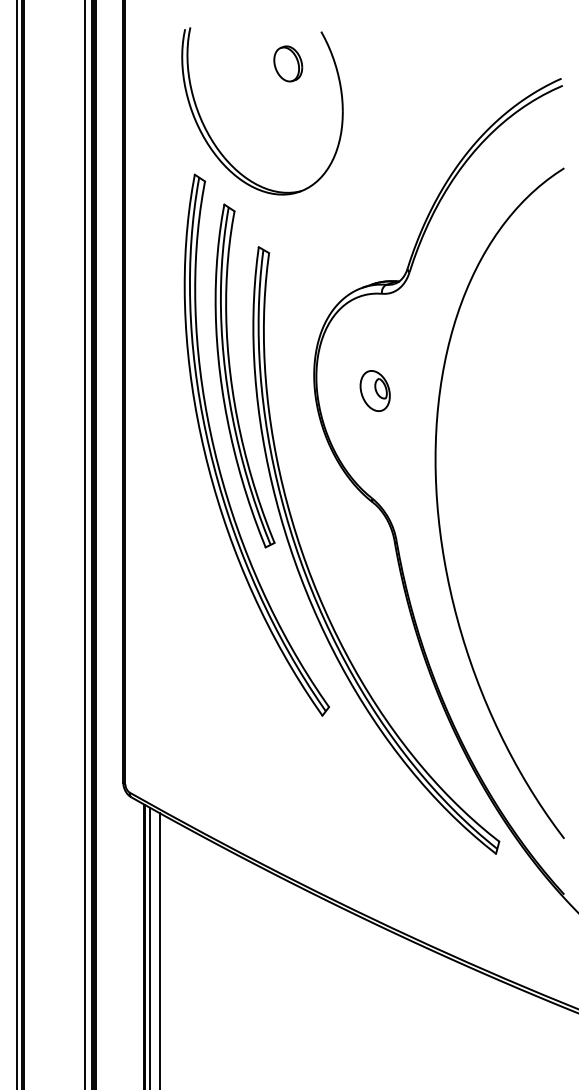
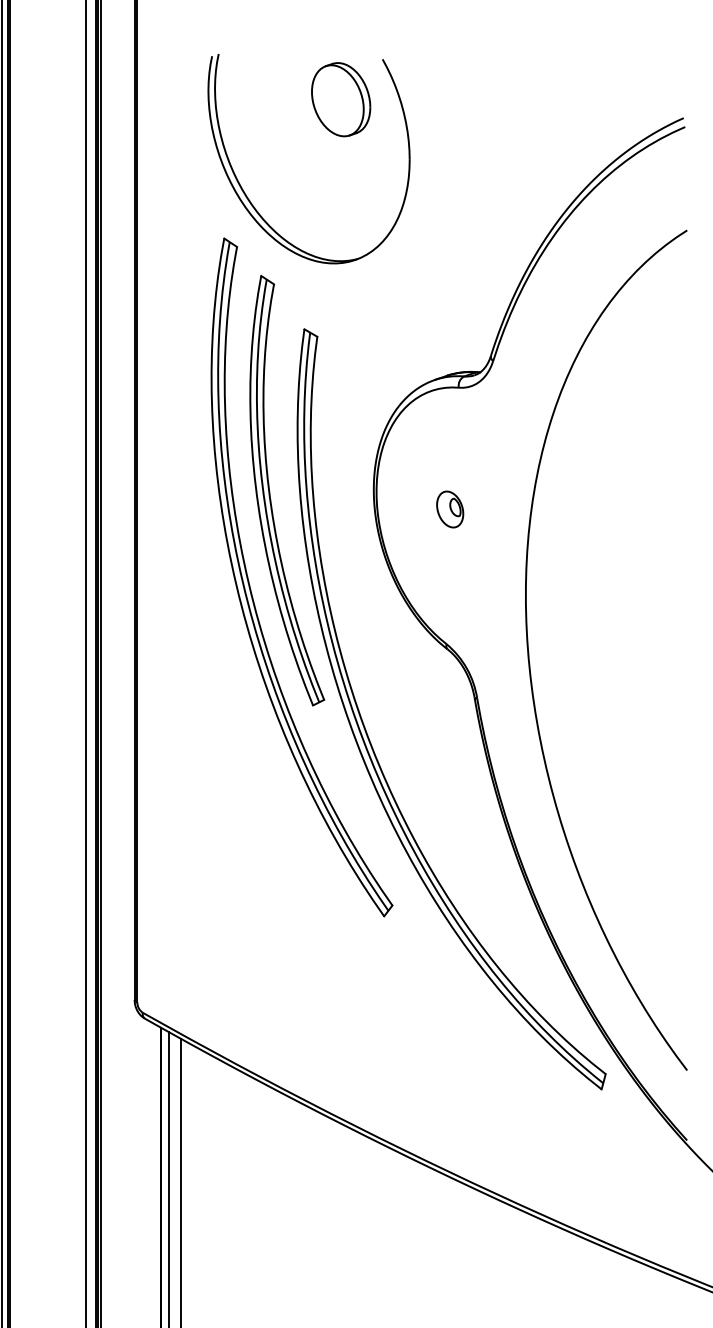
part: (288, 63) -> (341, 99), size x1.67
part: (374, 390) -> (449, 508), size x0.71

